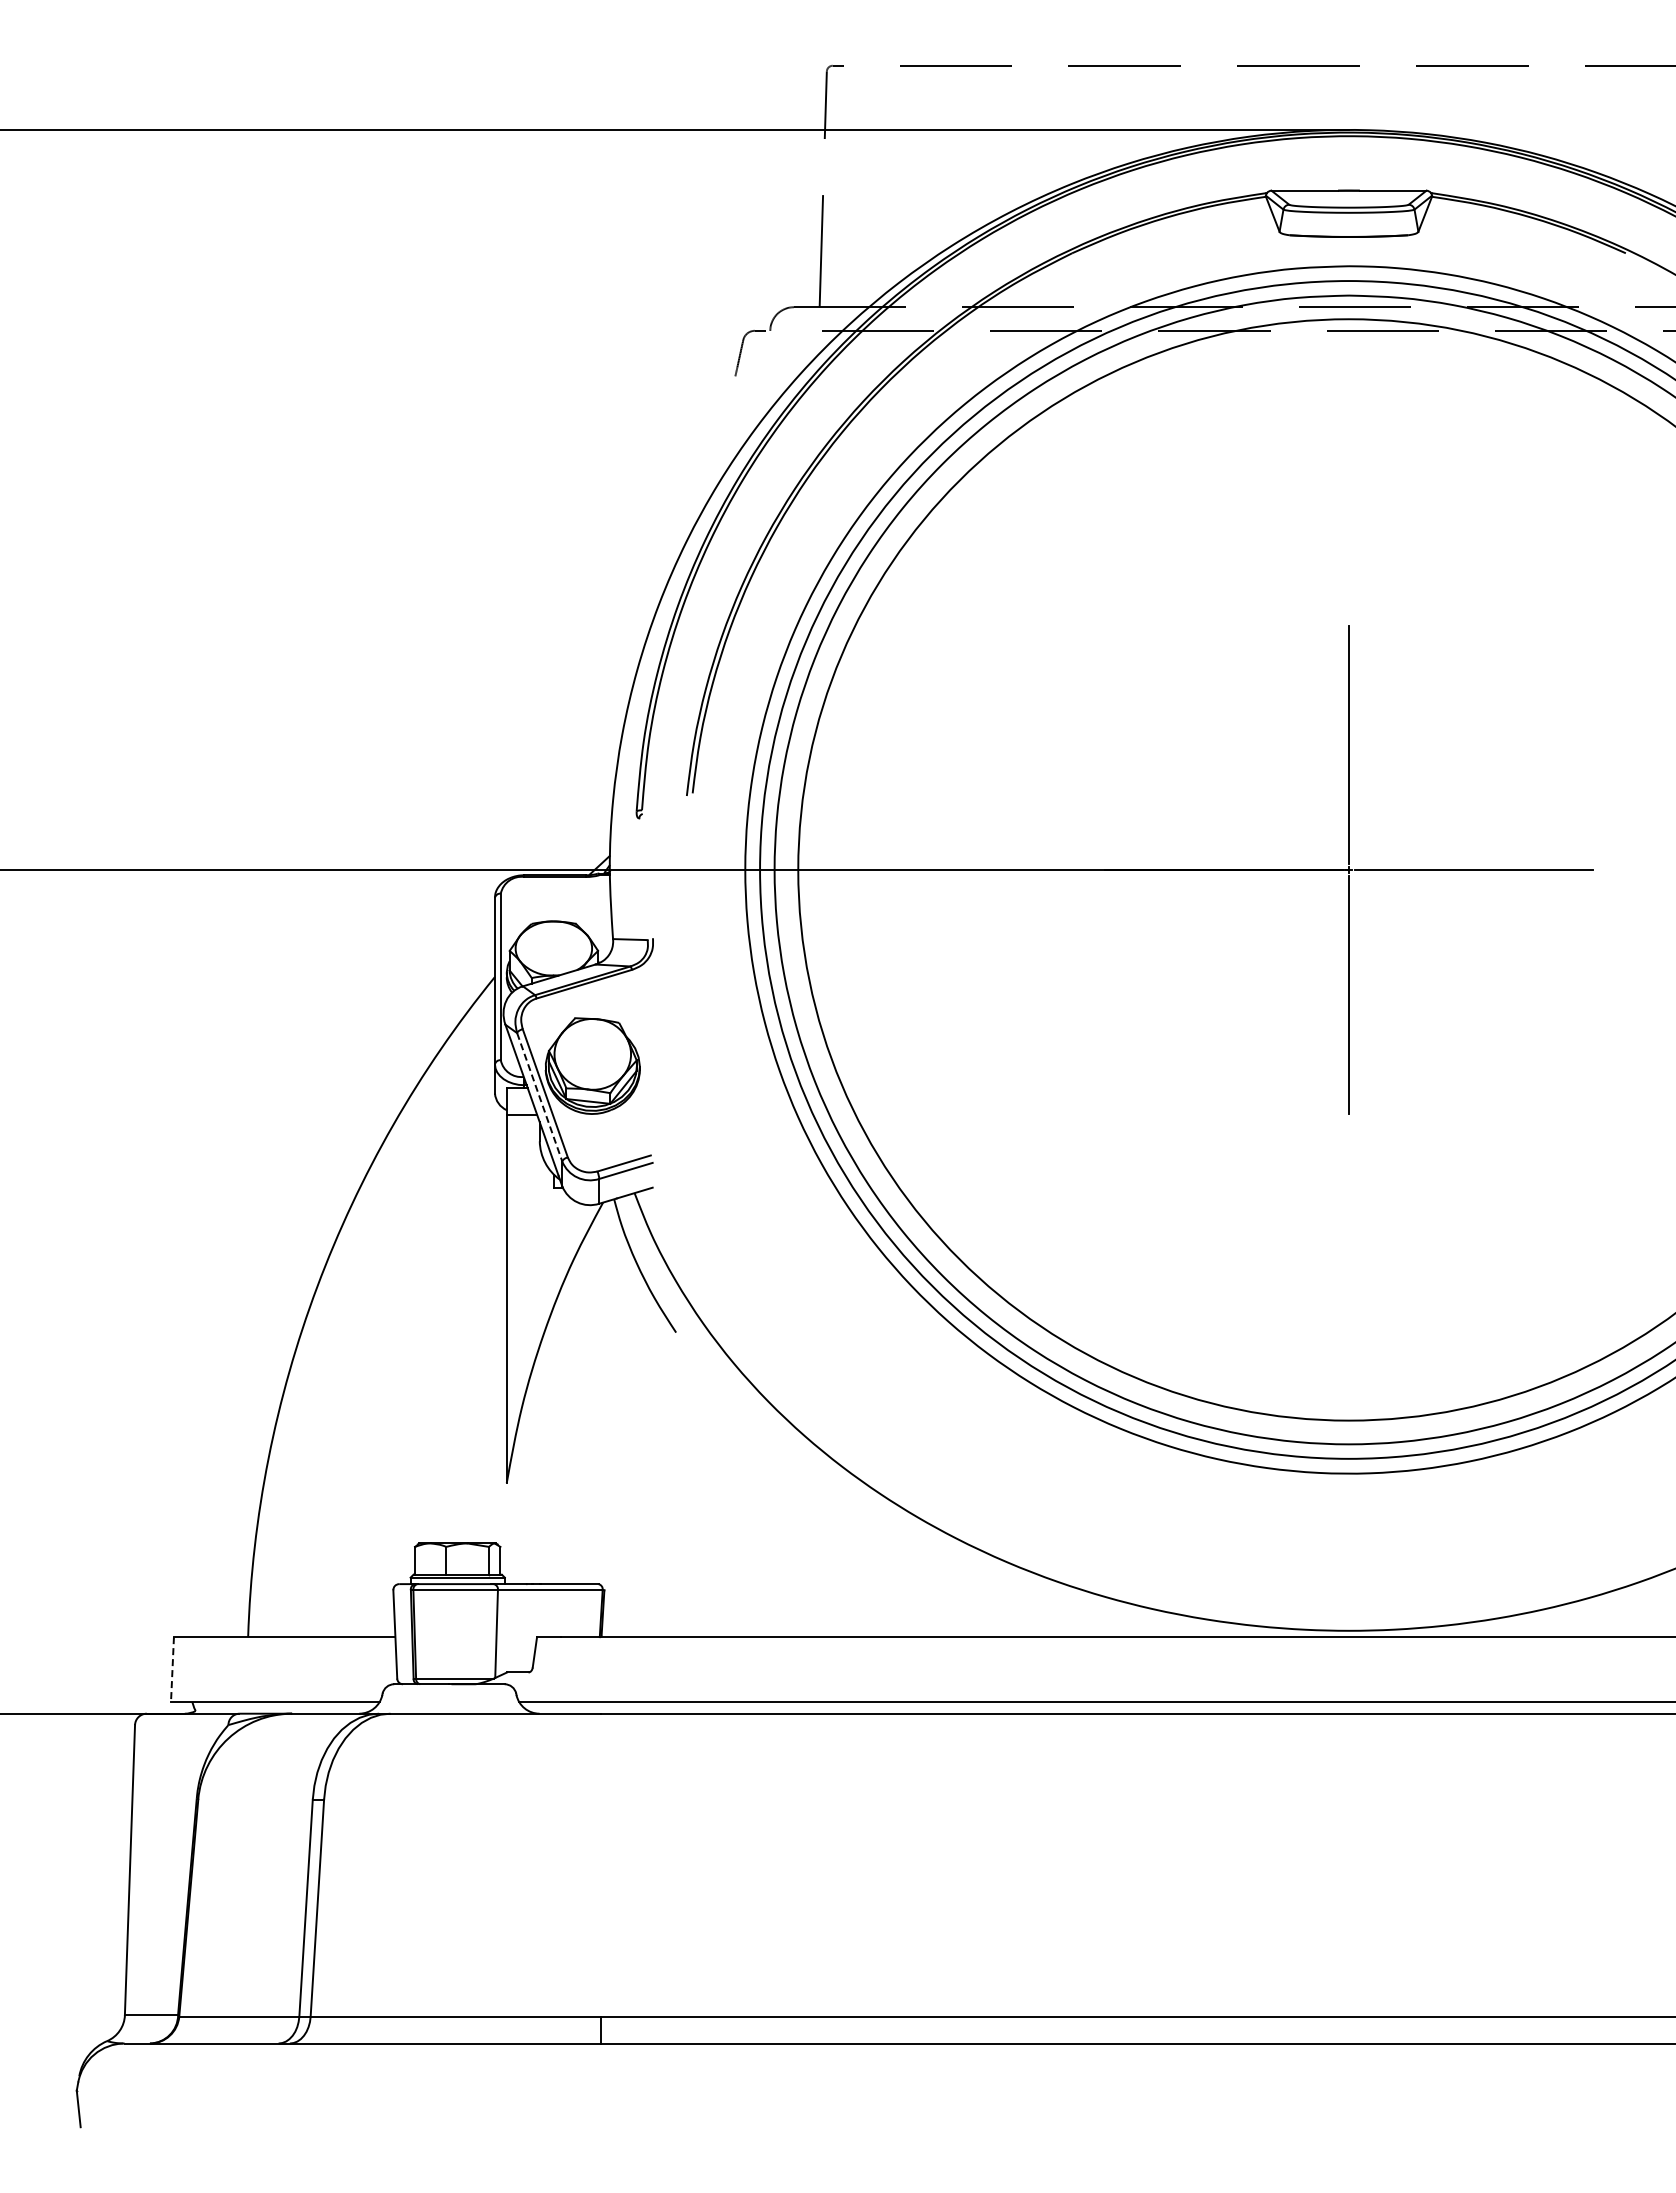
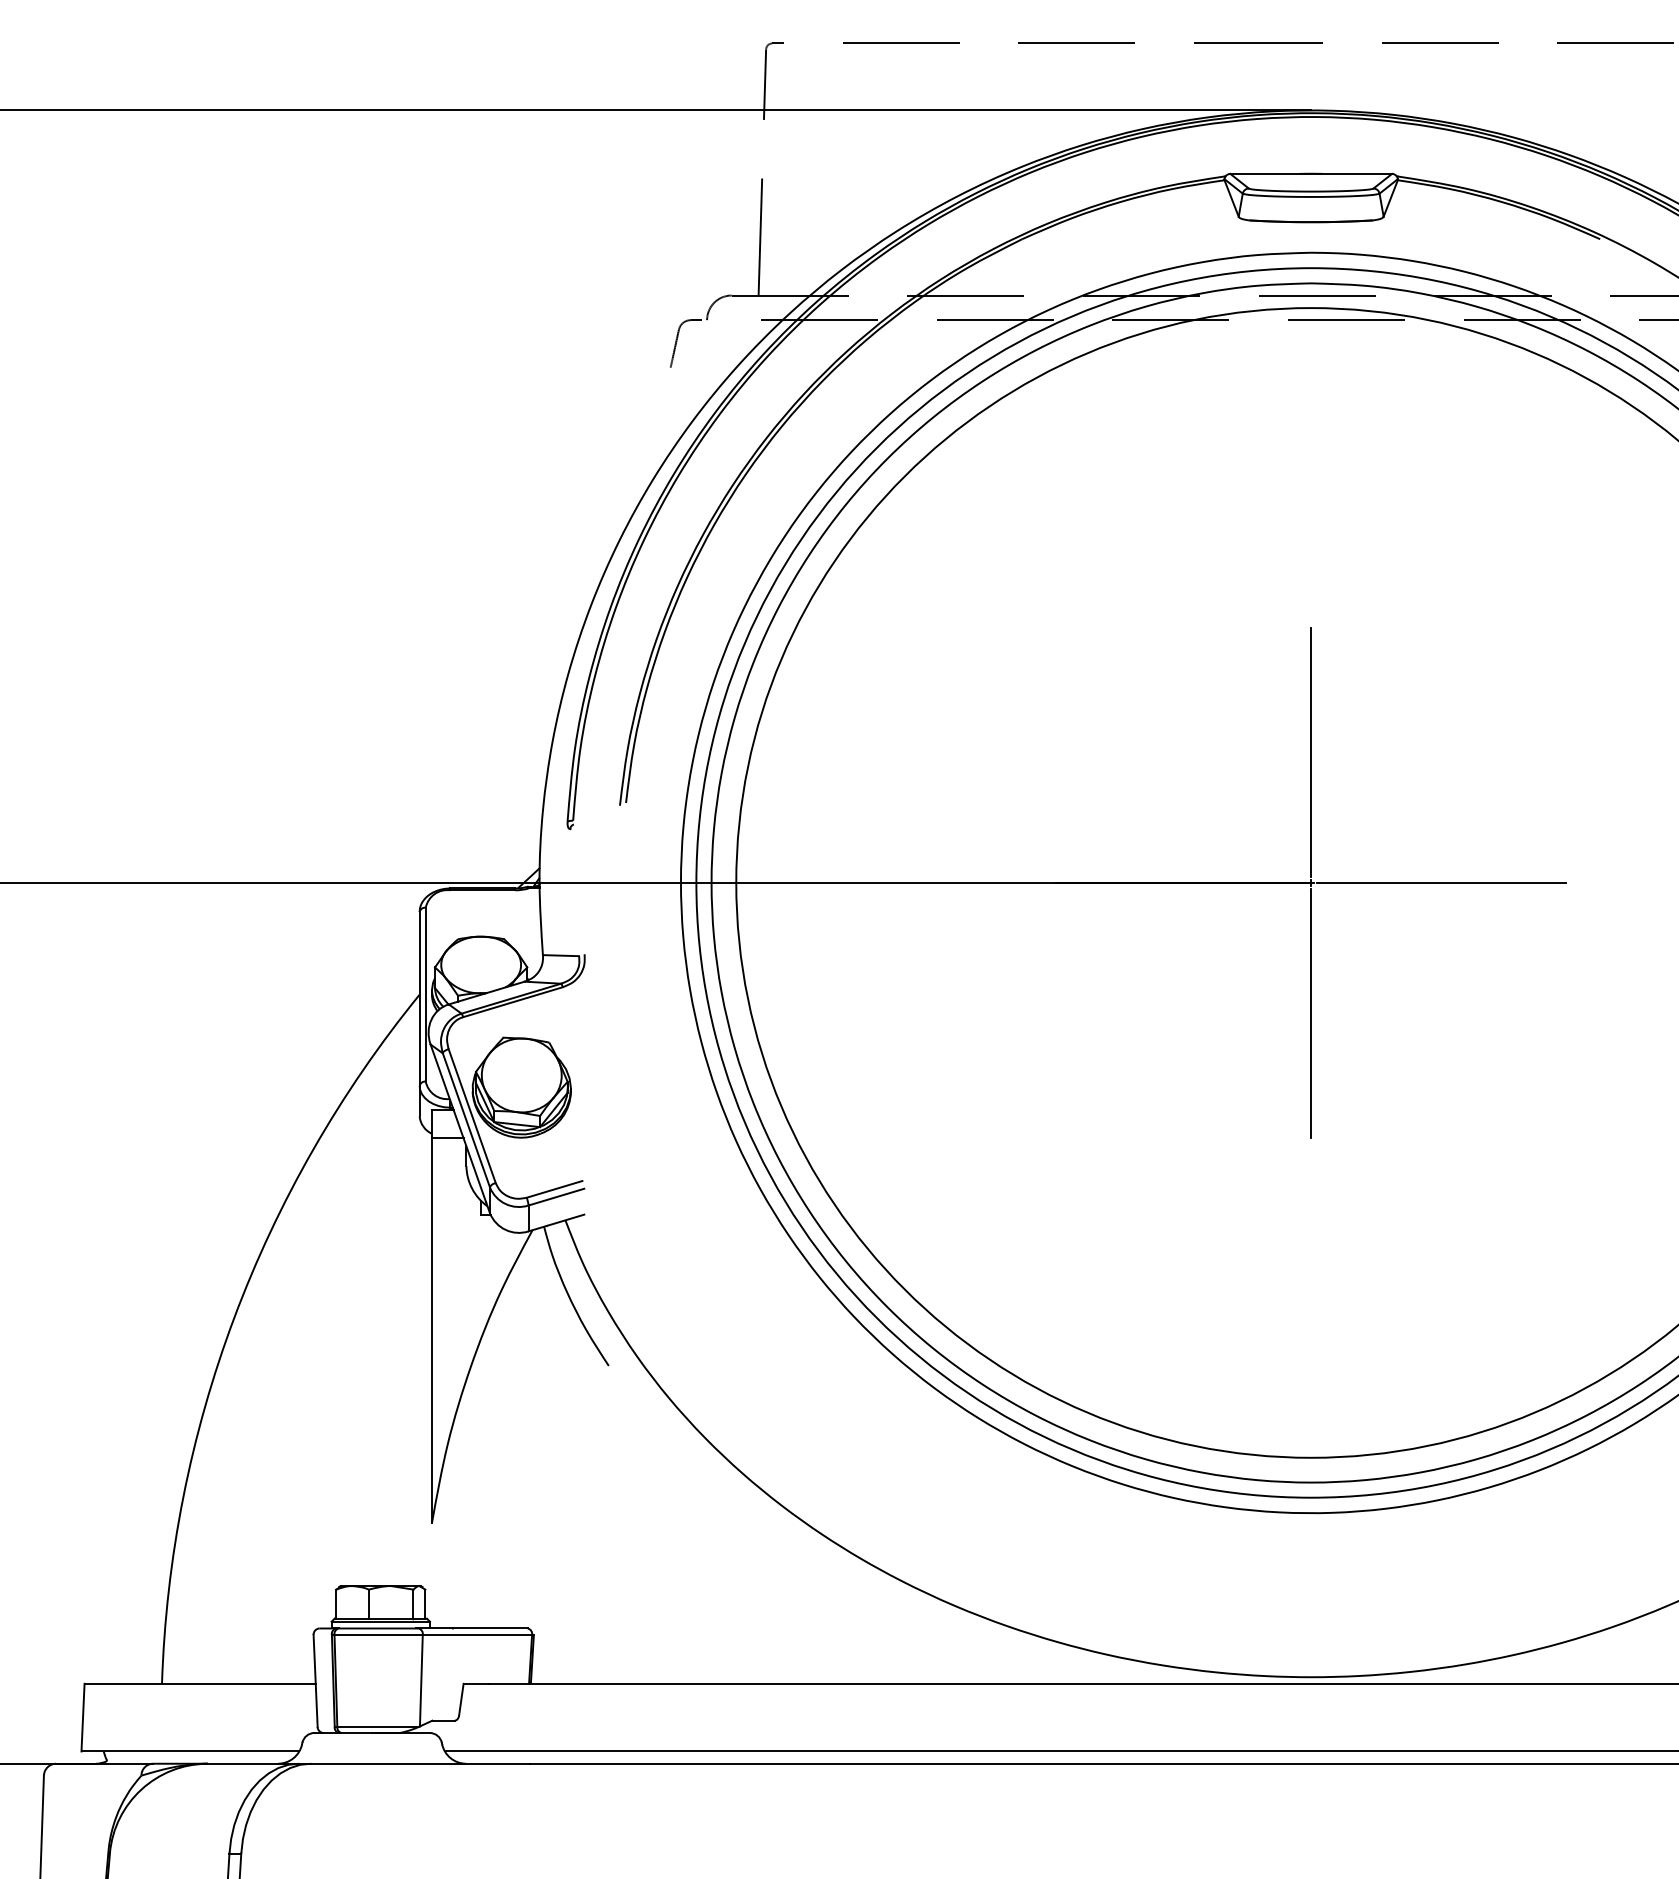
line: (539, 1097) -> (466, 1120), dashed -> solid
line: (172, 1670) -> (83, 1718), dashed -> solid

